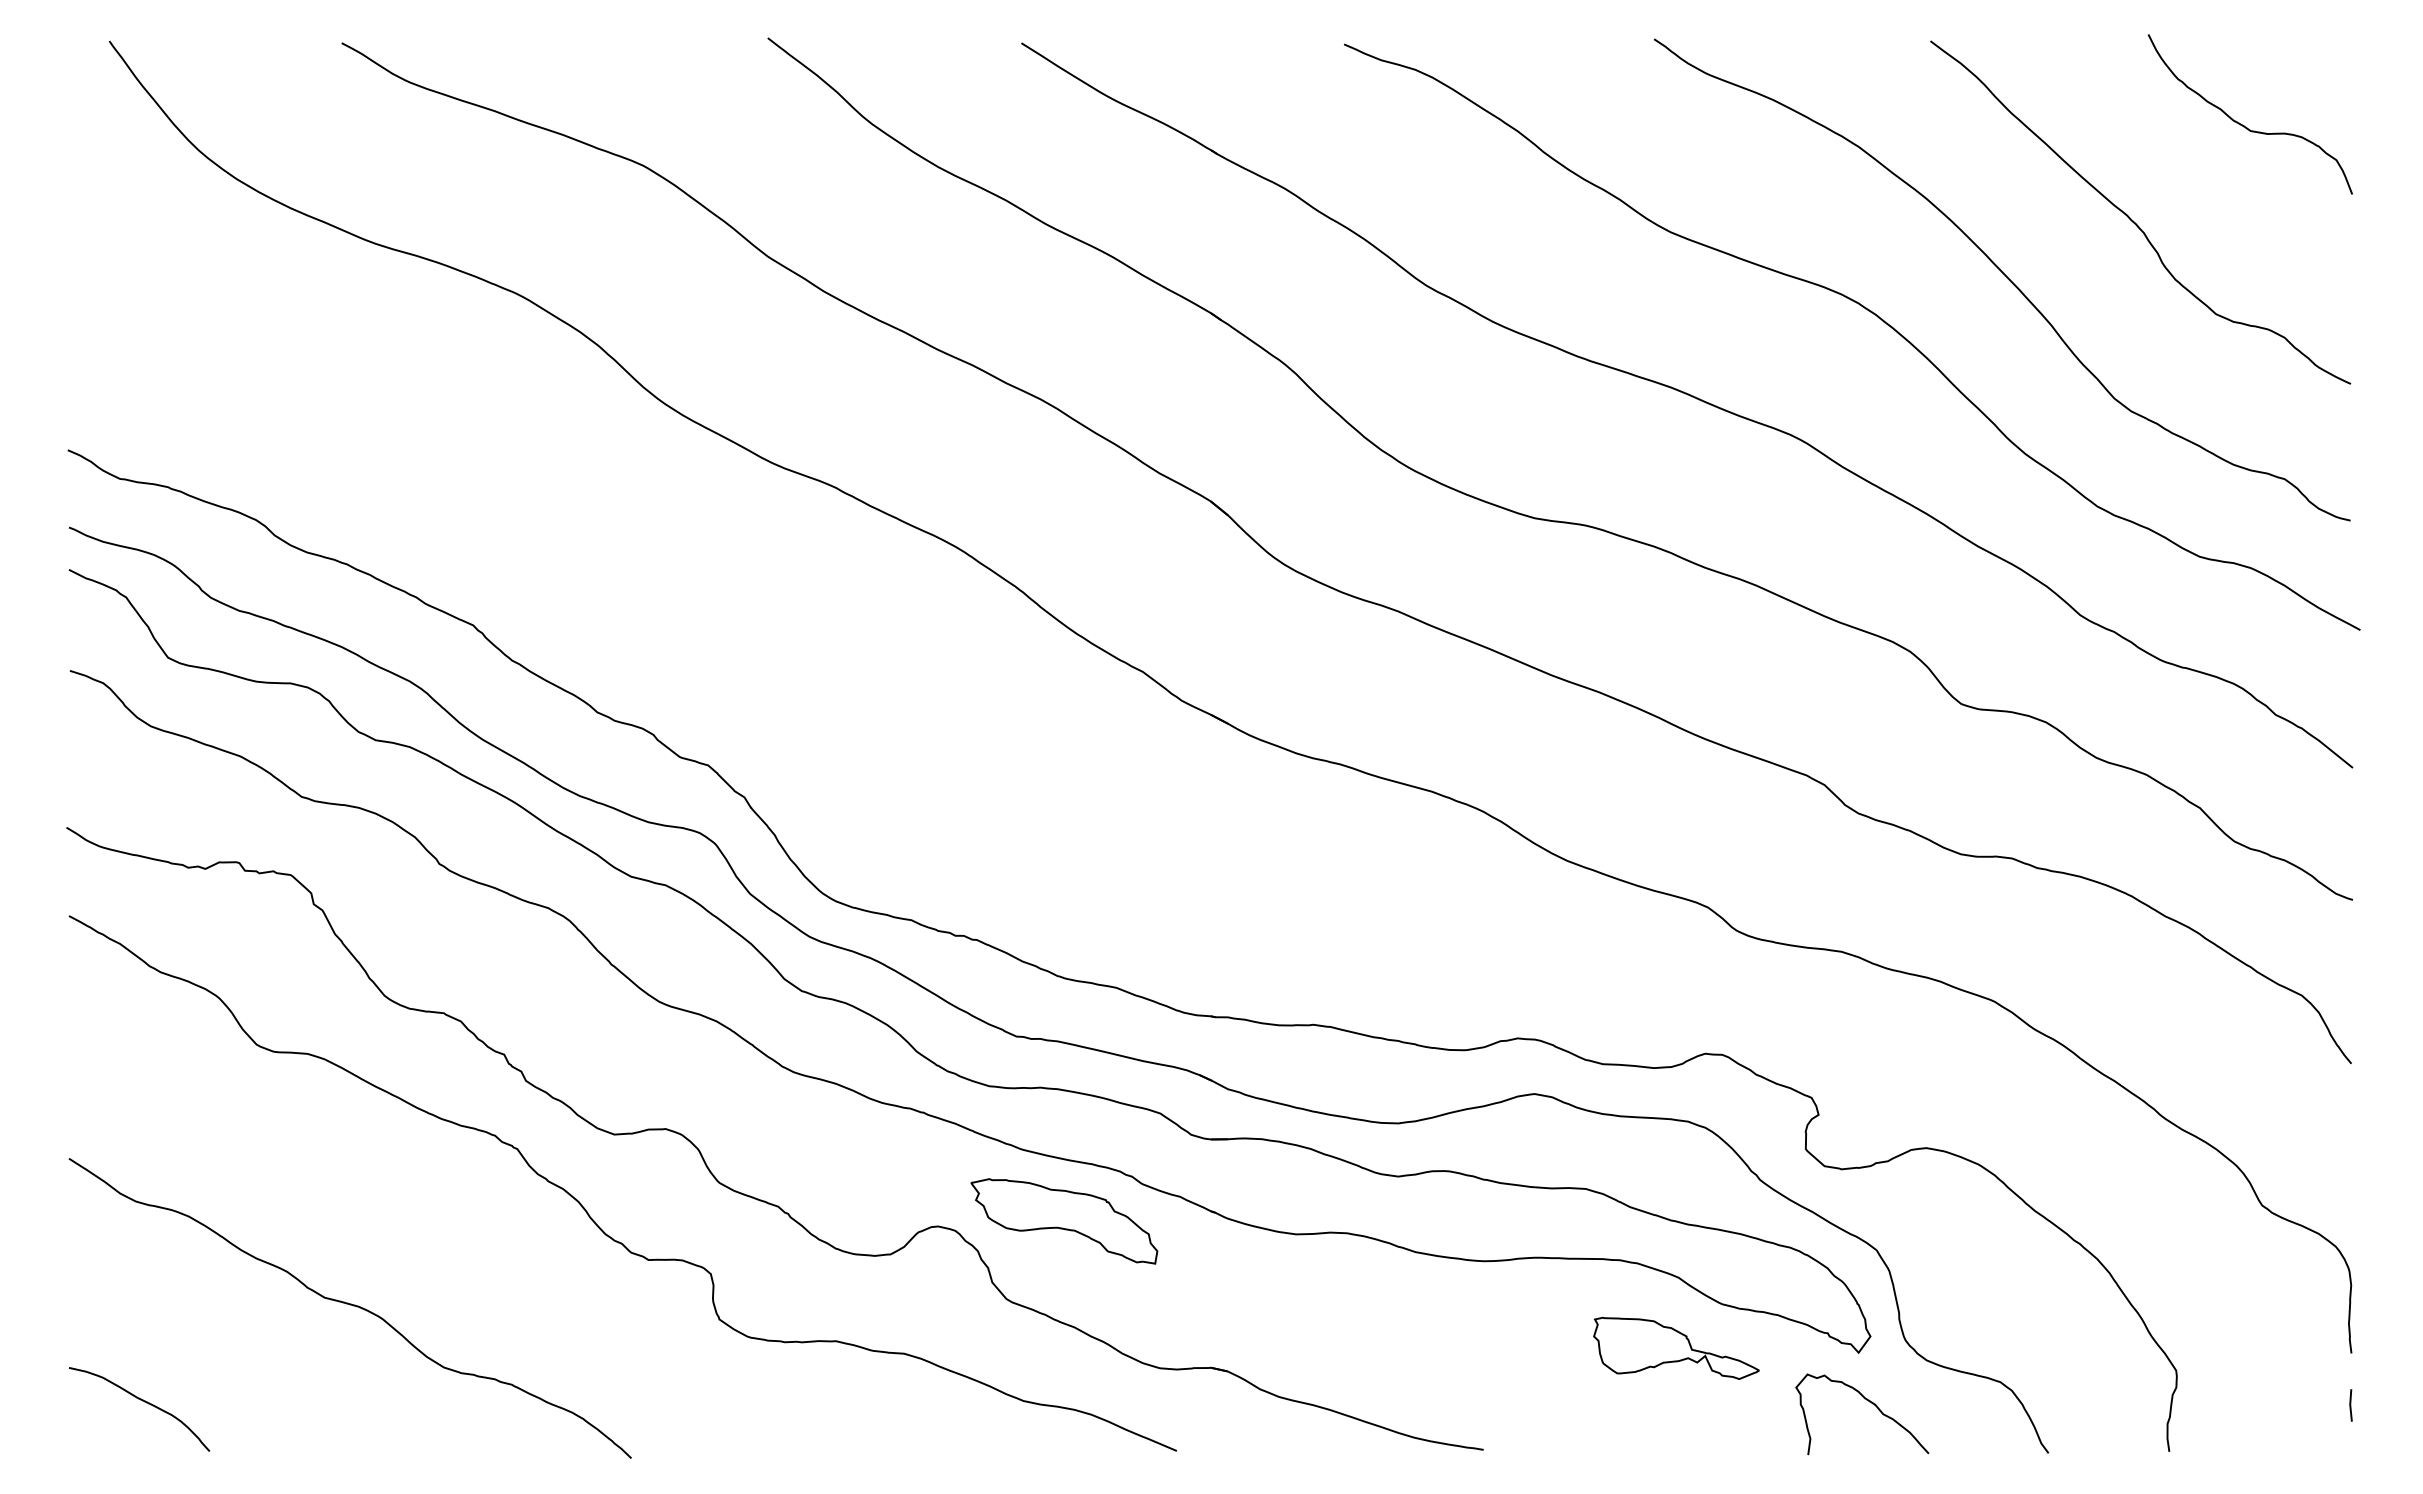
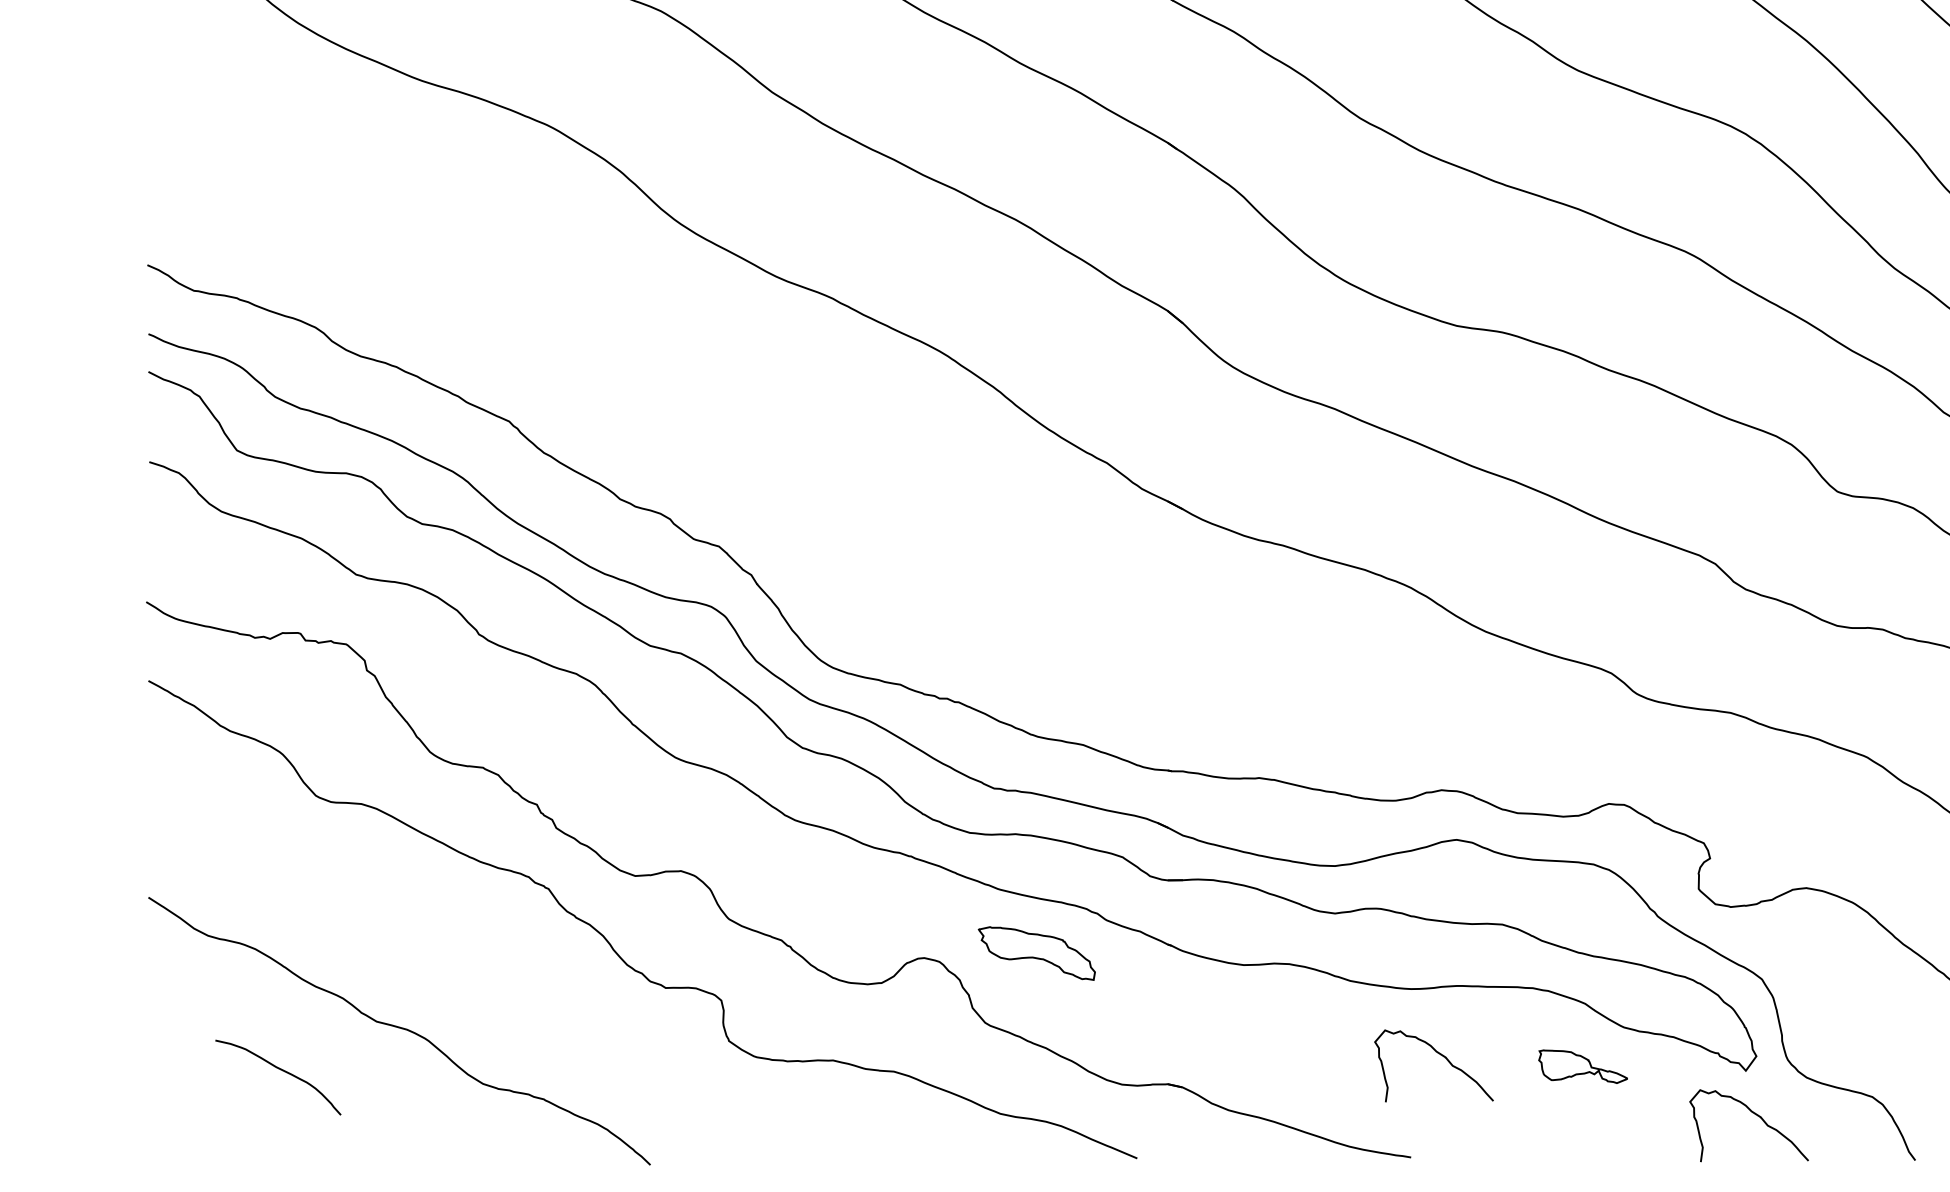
part: (1064, 1221) -> (1037, 953), size x0.7
curve: (1516, 1335) -> (1440, 1055), added
part: (1676, 1347) -> (1583, 1066), size x0.6
curve: (142, 1401) -> (280, 1070), moved

